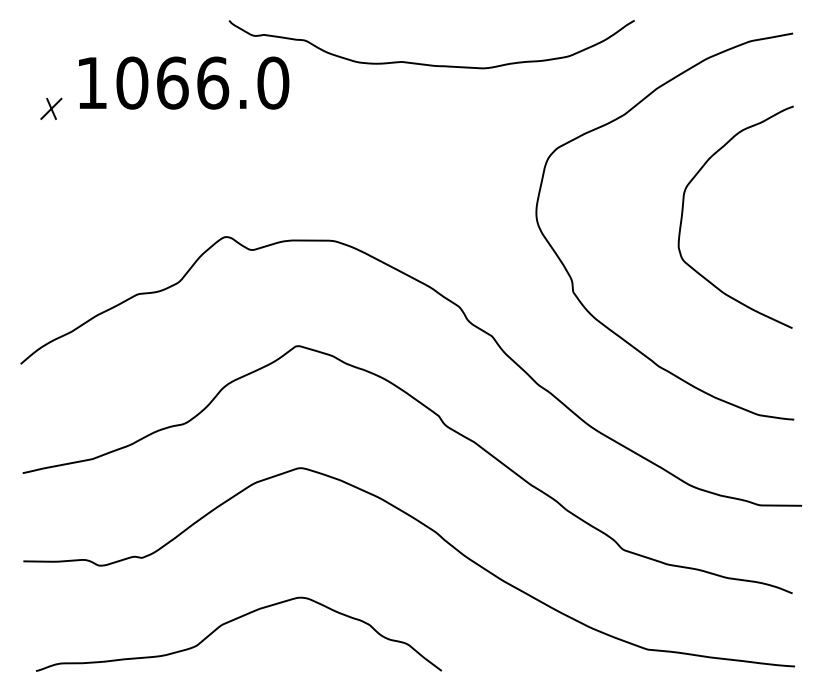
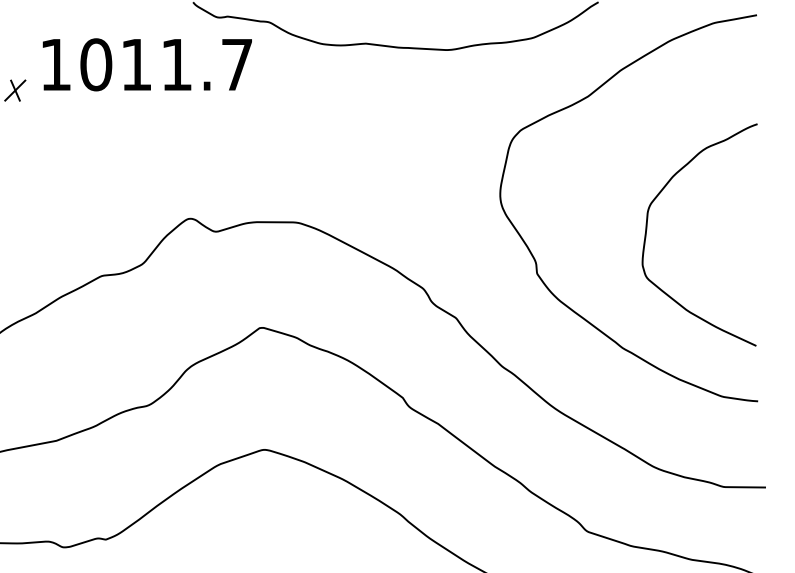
text: (223, 82) -> (187, 64), 1066.0 -> 1011.7
curve: (683, 213) -> (647, 231), moved

